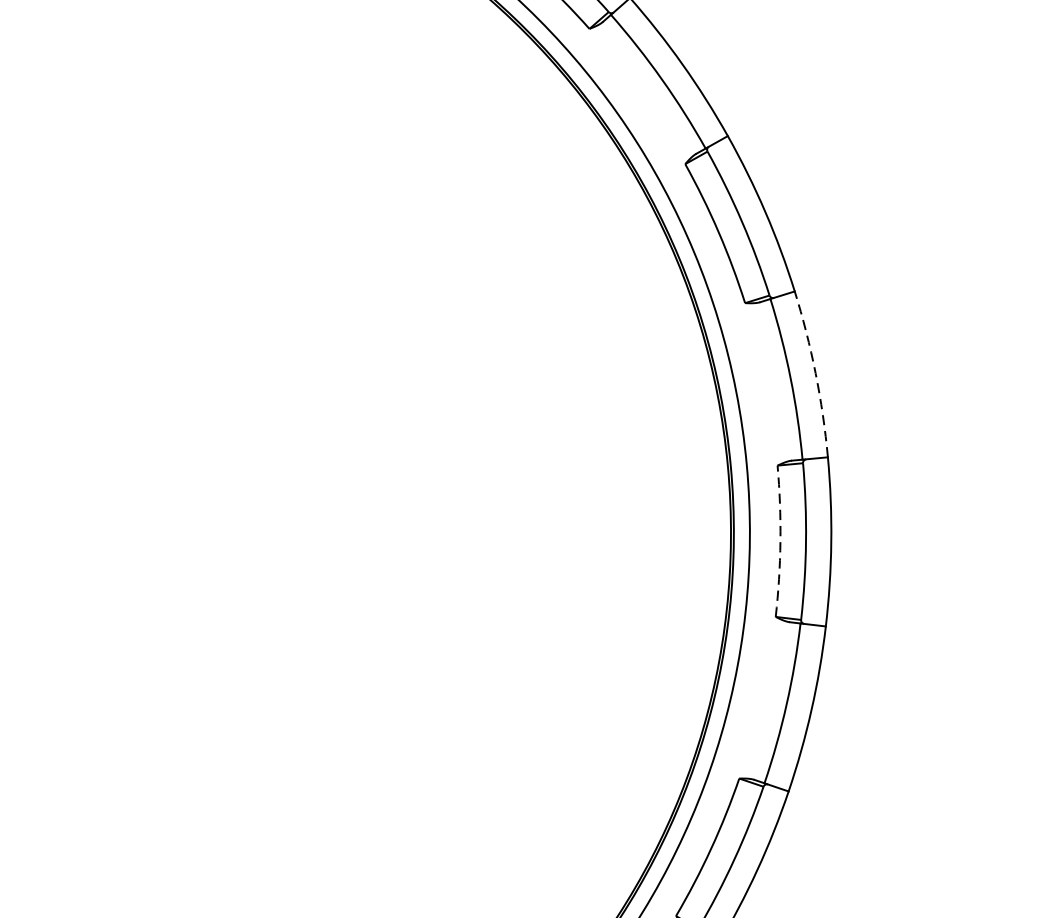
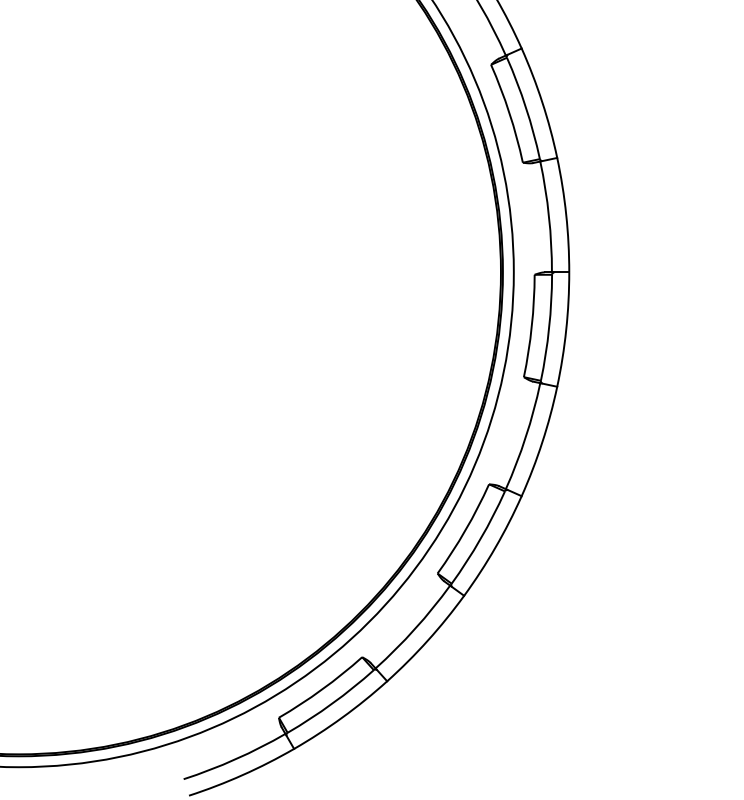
arc: (816, 372) -> (566, 214), dashed -> solid
arc: (779, 541) -> (531, 326), dashed -> solid

